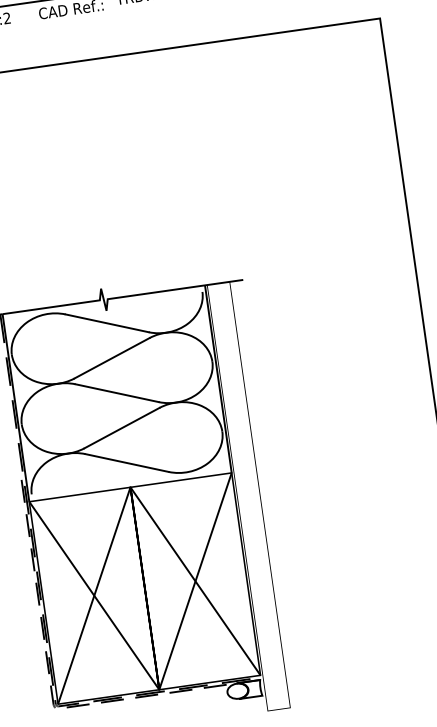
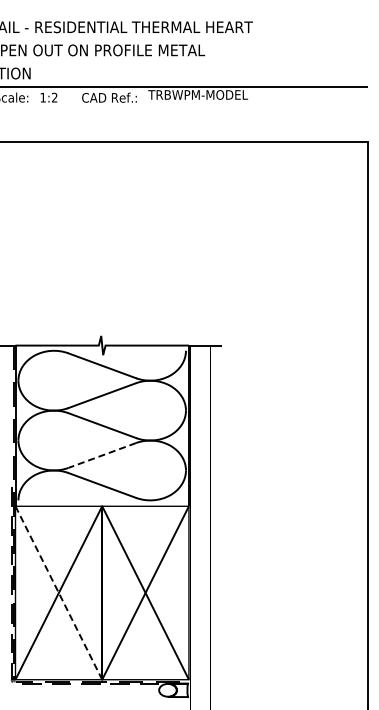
line: (121, 428) -> (101, 455), solid -> dashed
line: (93, 596) -> (58, 593), solid -> dashed

